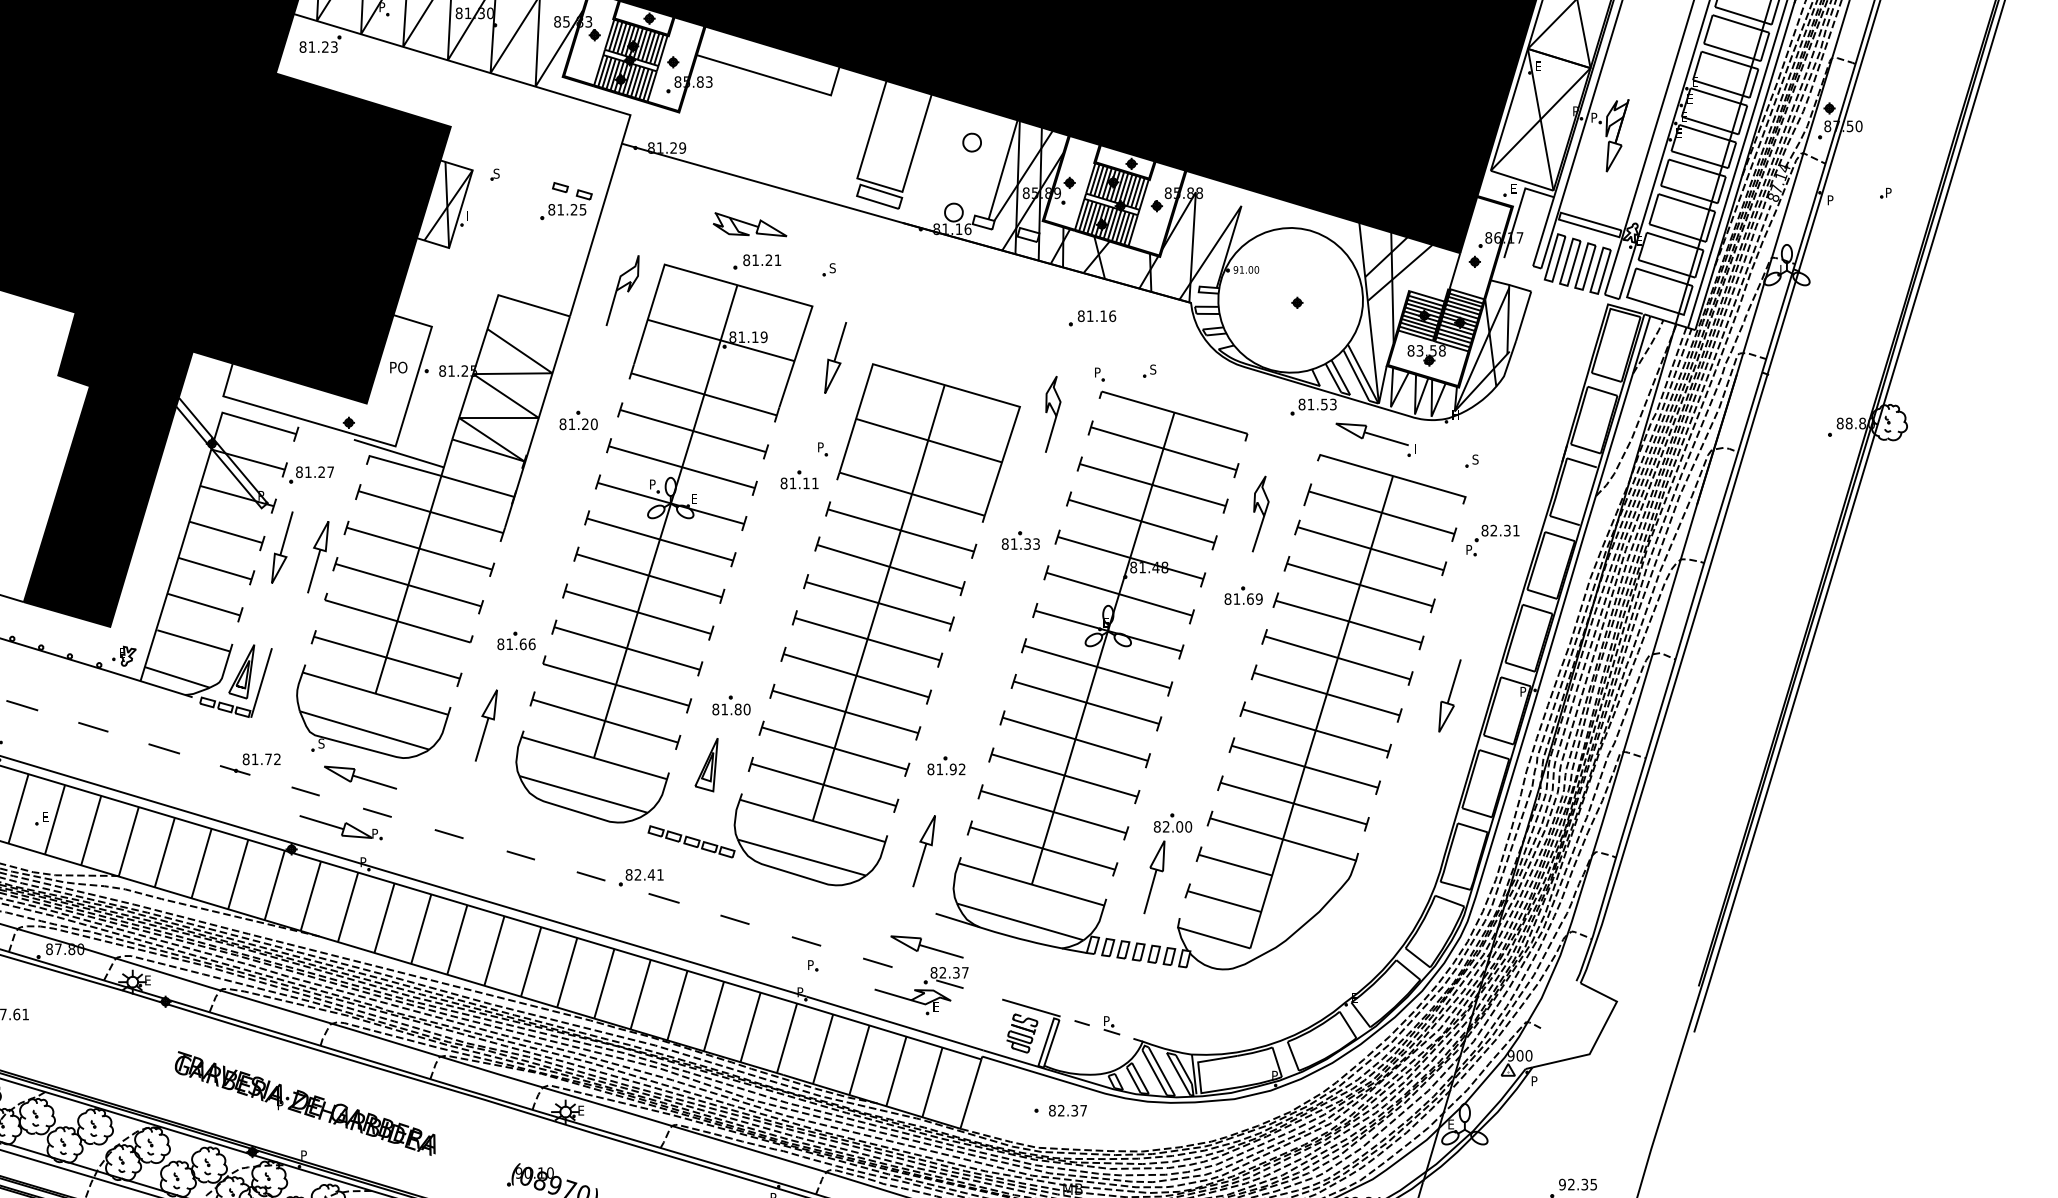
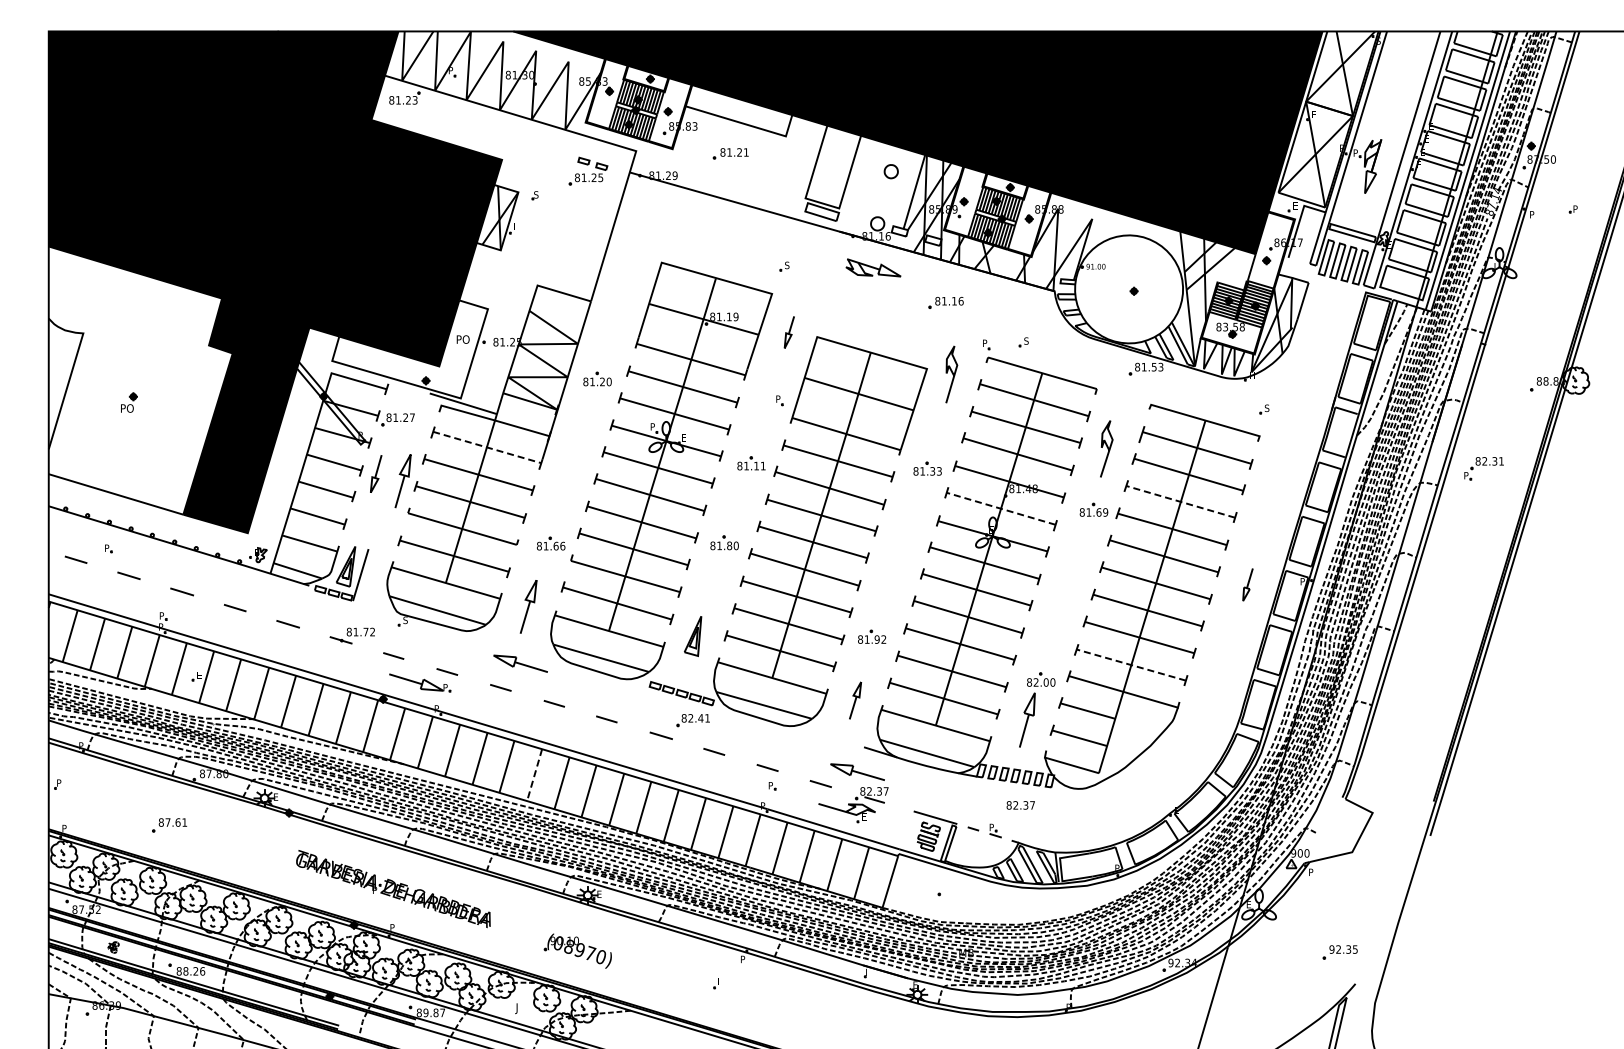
part: (566, 200) -> (588, 170), moved
part: (750, 224) -> (873, 267), moved
part: (756, 261) -> (730, 153), moved
part: (622, 289) -> (630, 281), removed
part: (1091, 317) -> (945, 302), moved
part: (835, 358) -> (789, 332), size x0.6
part: (1375, 439) -> (1192, 393), removed
part: (799, 479) -> (751, 463), moved
line: (431, 512) -> (487, 447), solid -> dashed
part: (1492, 540) -> (1483, 468), moved
part: (281, 546) -> (375, 473), size x0.7
line: (1359, 584) -> (1180, 501), solid -> dashed
line: (1119, 593) -> (1001, 508), solid -> dashed
part: (1449, 695) -> (1247, 584), size x0.6
part: (731, 704) -> (724, 542), moved
part: (360, 777) -> (520, 663), moved
line: (1293, 804) -> (1131, 665), solid -> dashed
part: (924, 851) -> (855, 700), size x0.7
part: (640, 877) -> (692, 720), moved
line: (494, 951) -> (534, 775), solid -> dashed
text: (1067, 1110) -> (1020, 805), moved

